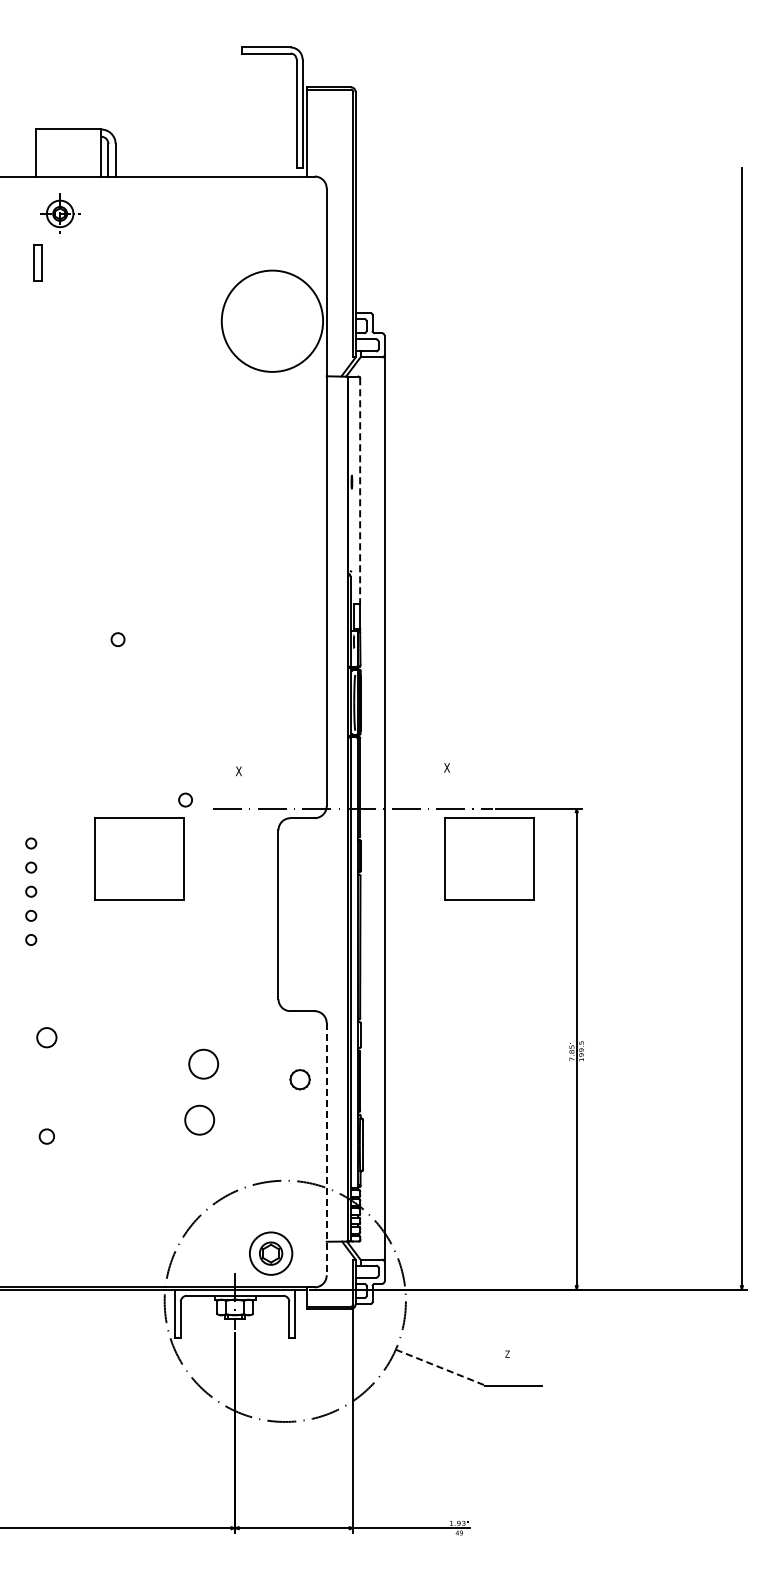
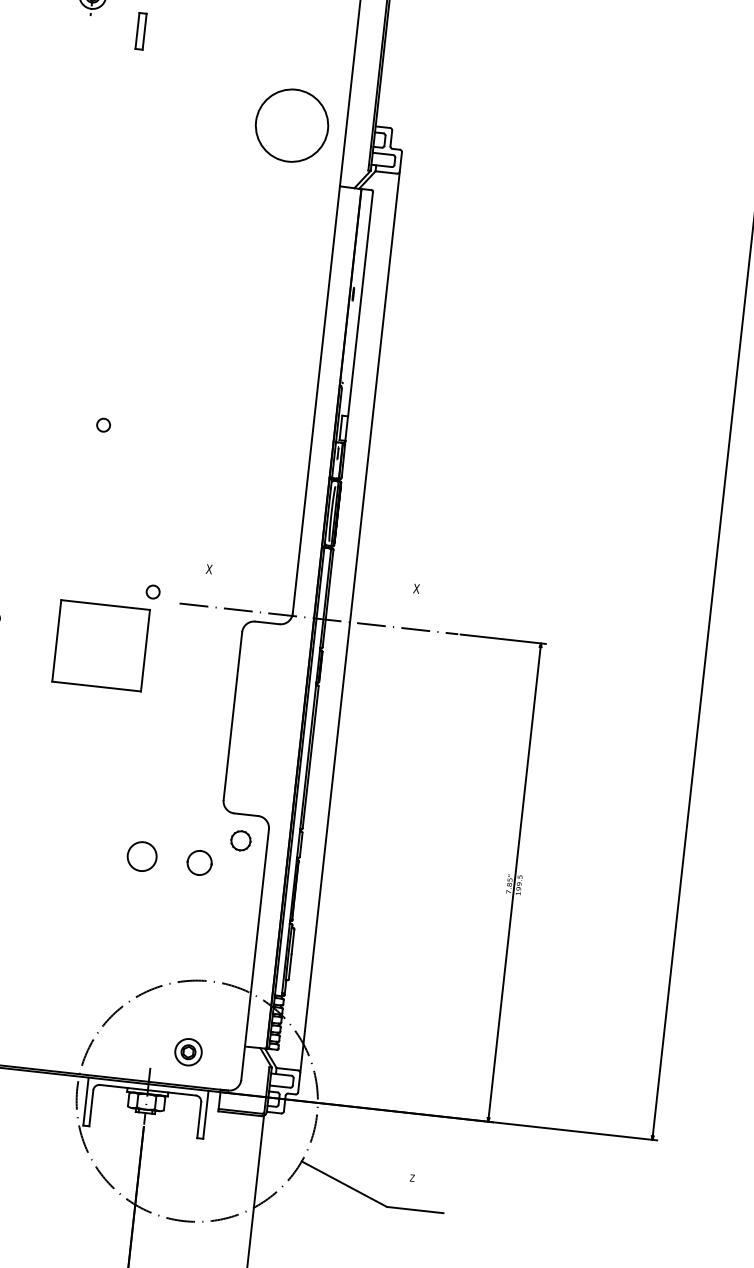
part: (37, 262) -> (140, 30), moved
circle: (272, 321) -> (292, 125), size x0.71
line: (360, 491) -> (360, 304), dashed -> solid
part: (489, 858) -> (448, 683), removed
circle: (261, 1064) -> (199, 863), added
part: (299, 1079) -> (240, 840), moved
circle: (199, 1119) -> (131, 911), removed
line: (326, 1149) -> (254, 954), dashed -> solid
part: (271, 1253) -> (188, 1052), size x0.62
line: (441, 1367) -> (345, 1184), dashed -> solid

